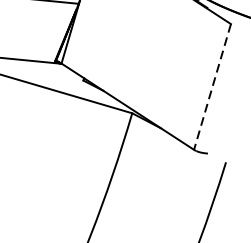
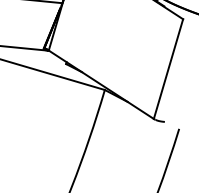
line: (212, 87) -> (168, 69), dashed -> solid

